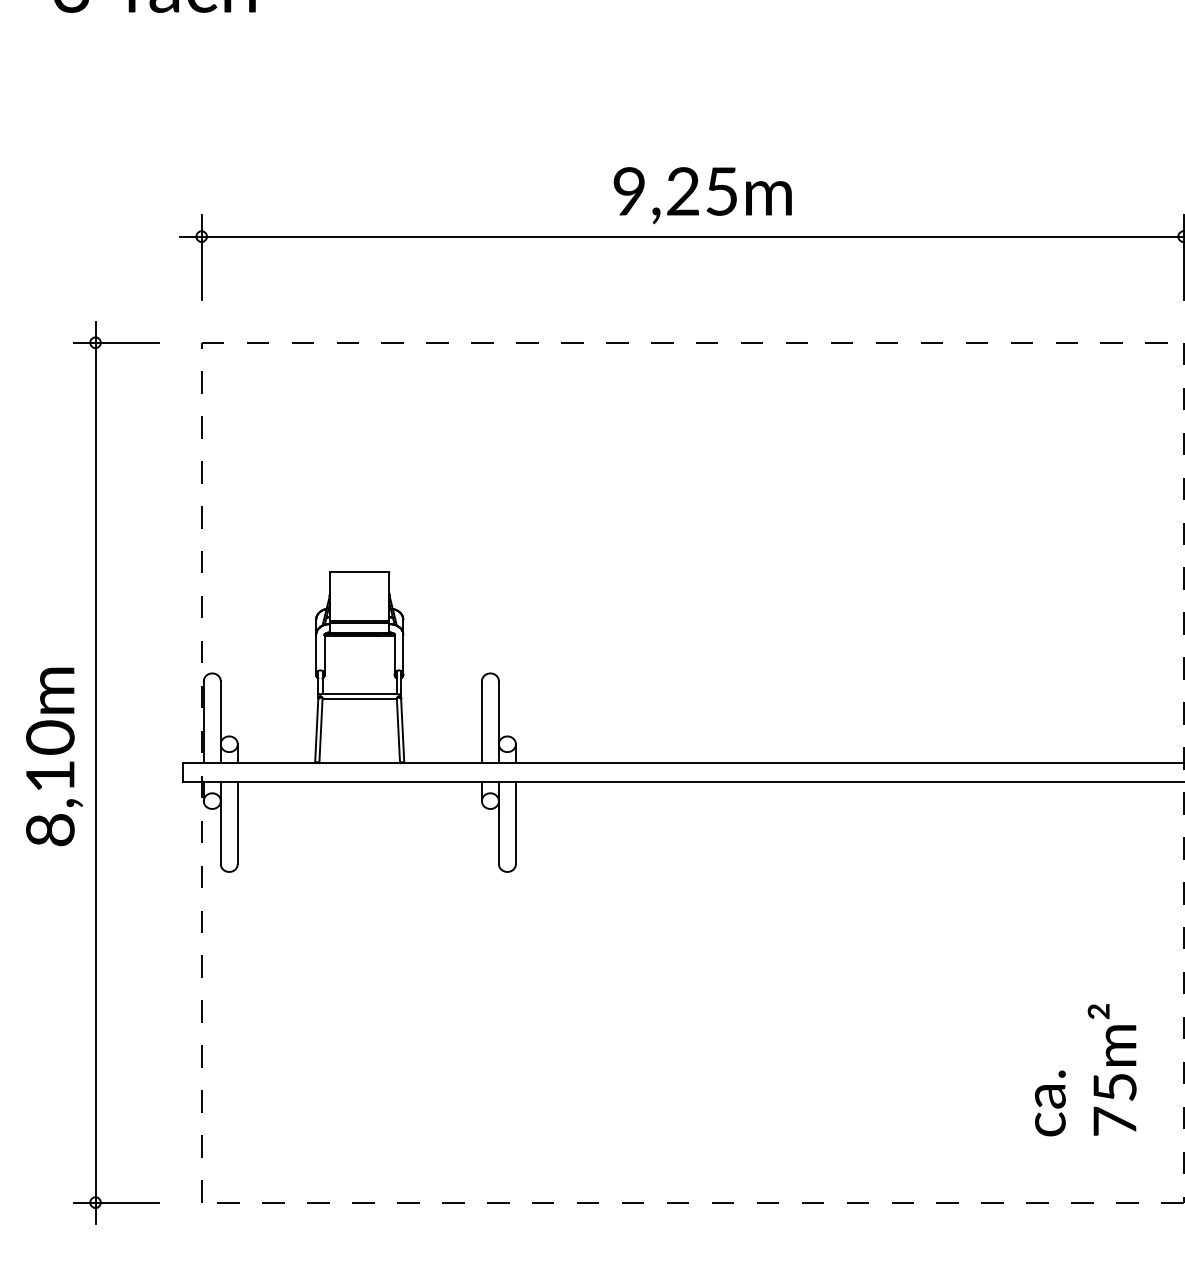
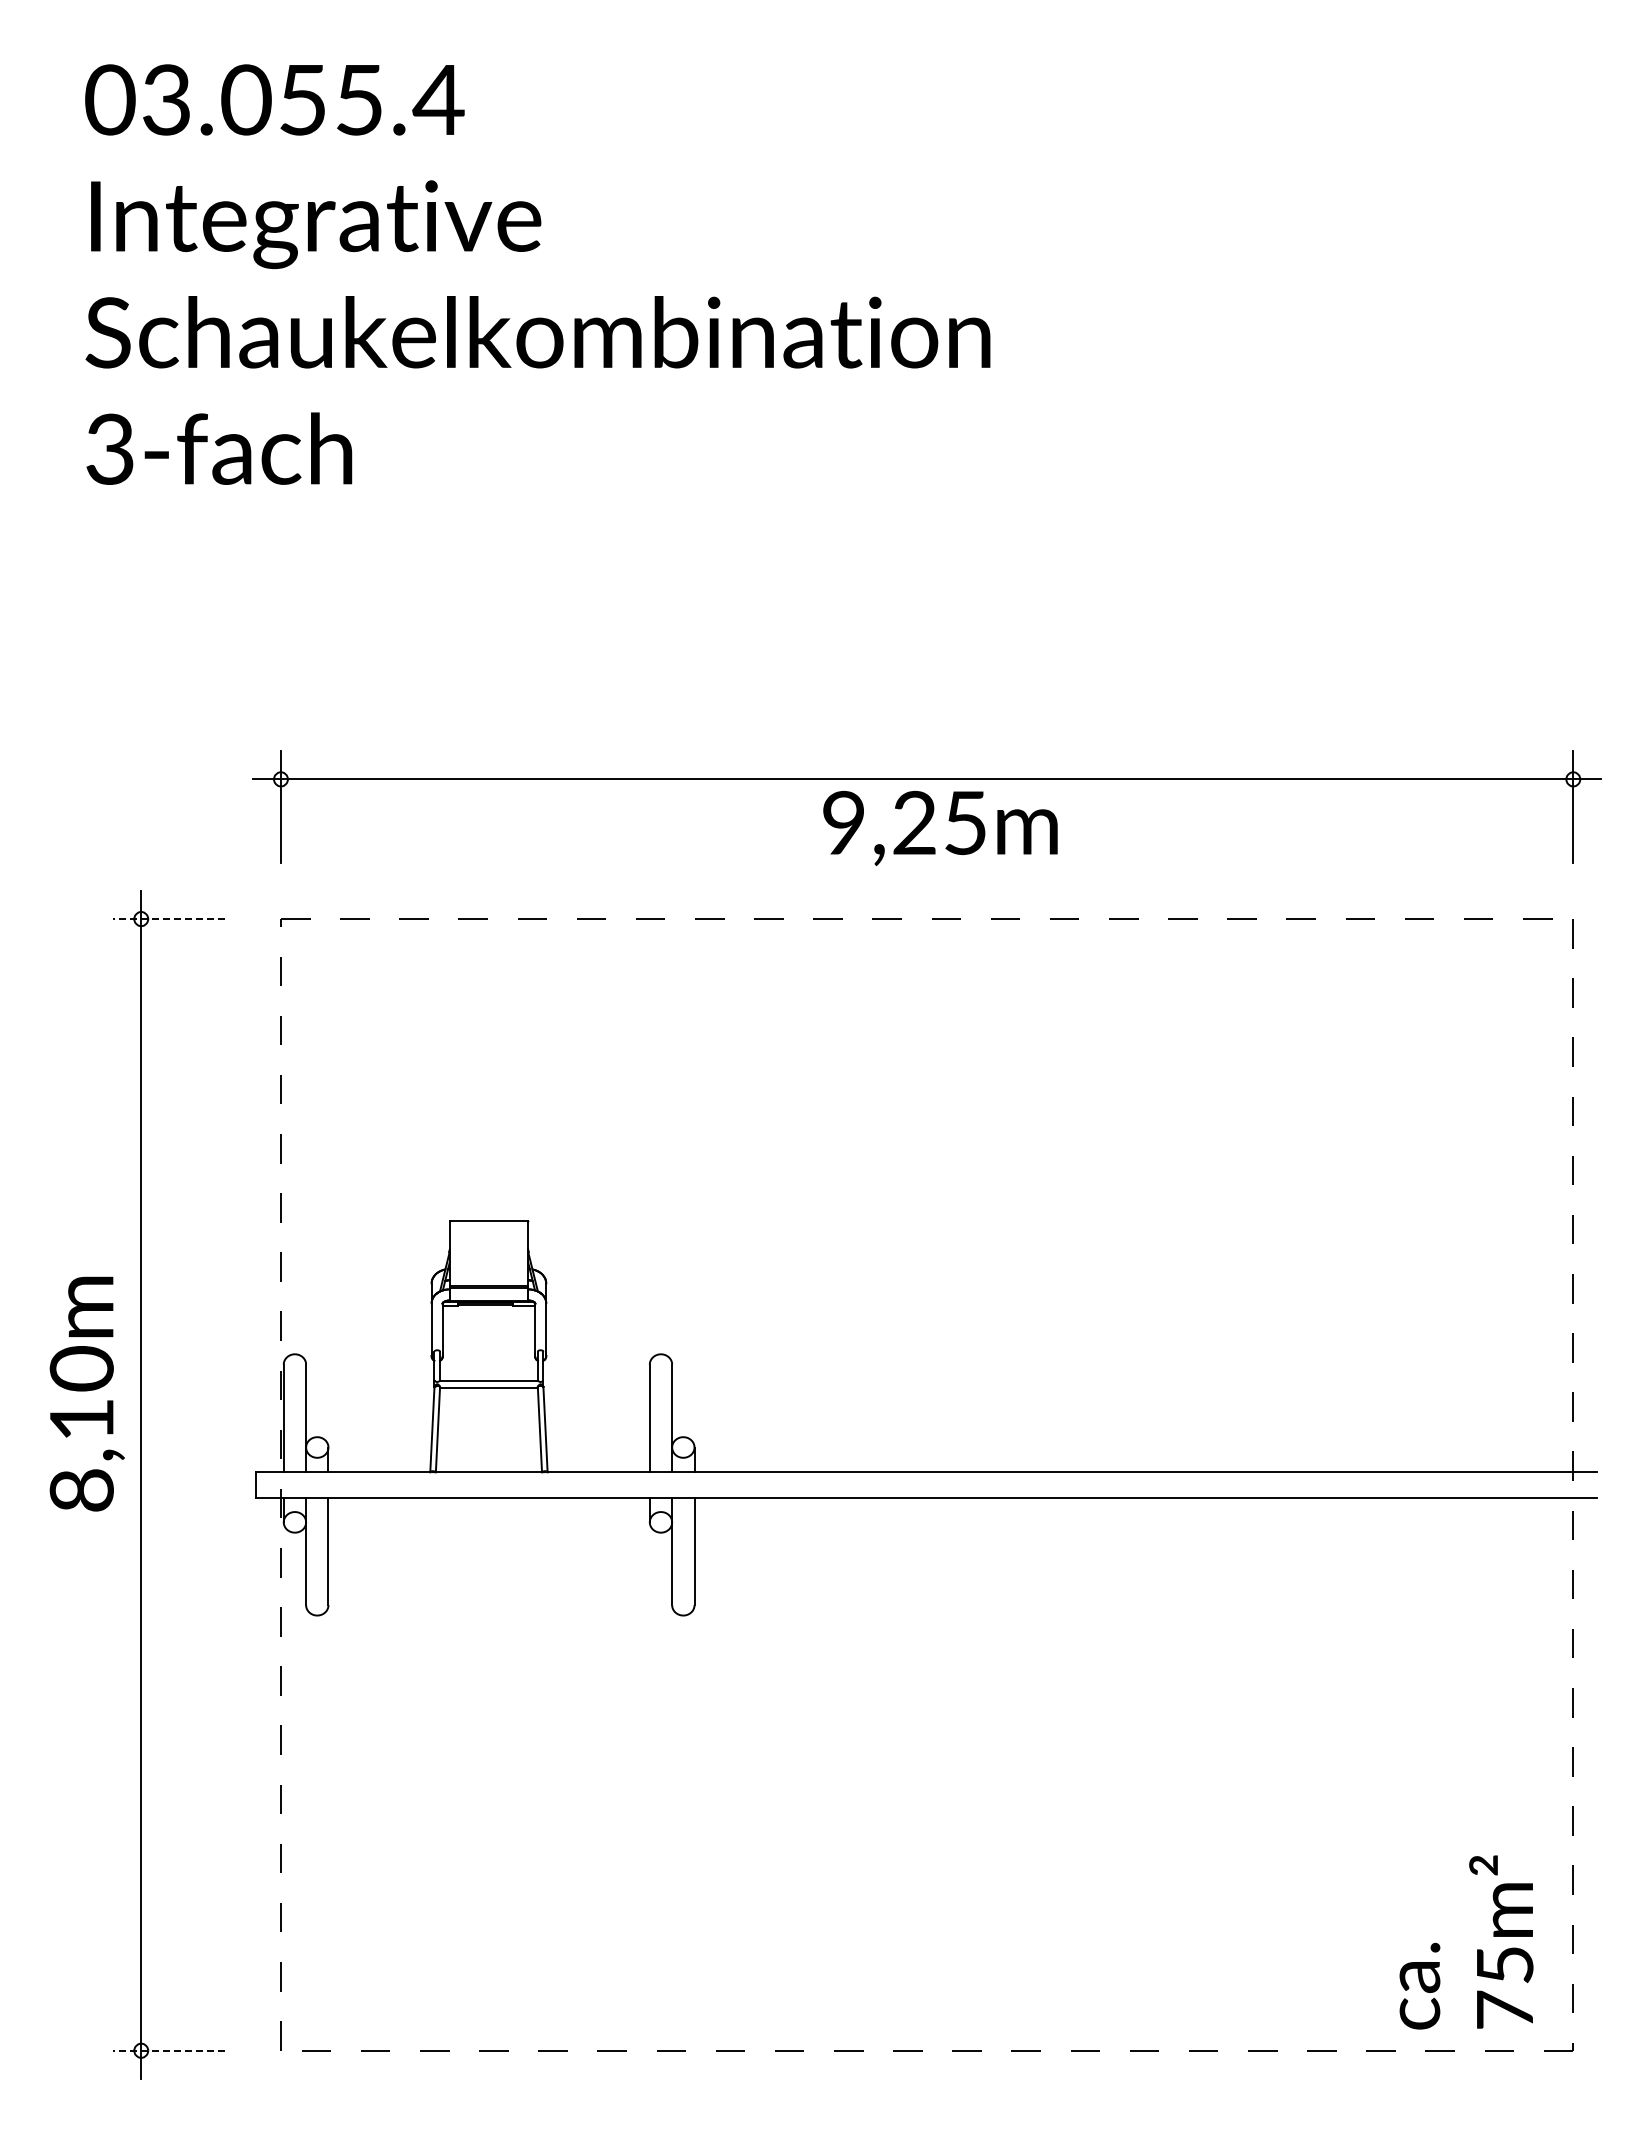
text: (702, 194) -> (940, 827), moved
line: (116, 343) -> (169, 919), solid -> dashed
text: (53, 756) -> (86, 1393), moved
text: (1085, 1070) -> (1466, 1942), moved
line: (116, 1202) -> (169, 2050), solid -> dashed

